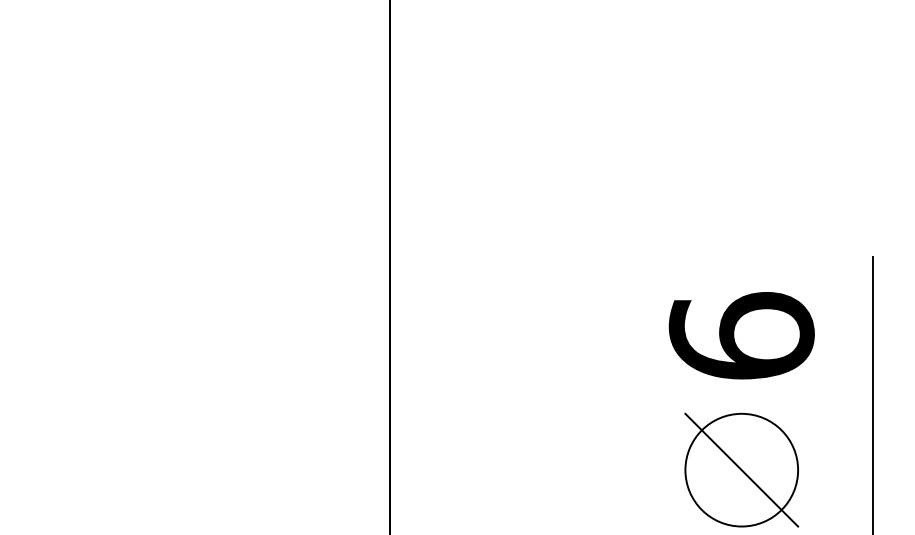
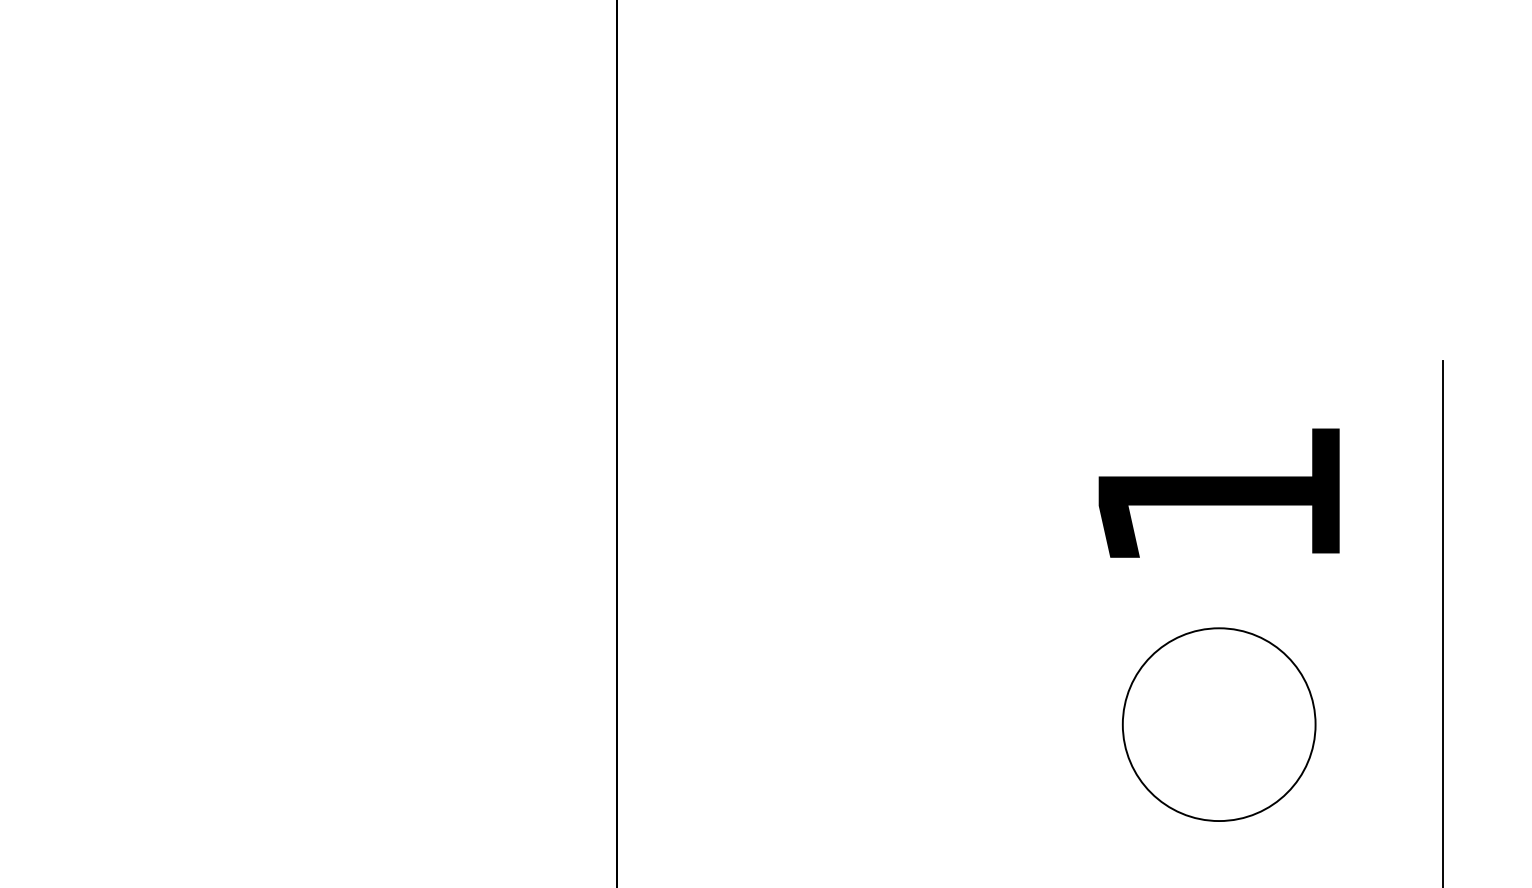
text: (741, 335) -> (1218, 494), 6 -> 1
line: (741, 469) -> (1218, 723), removed

